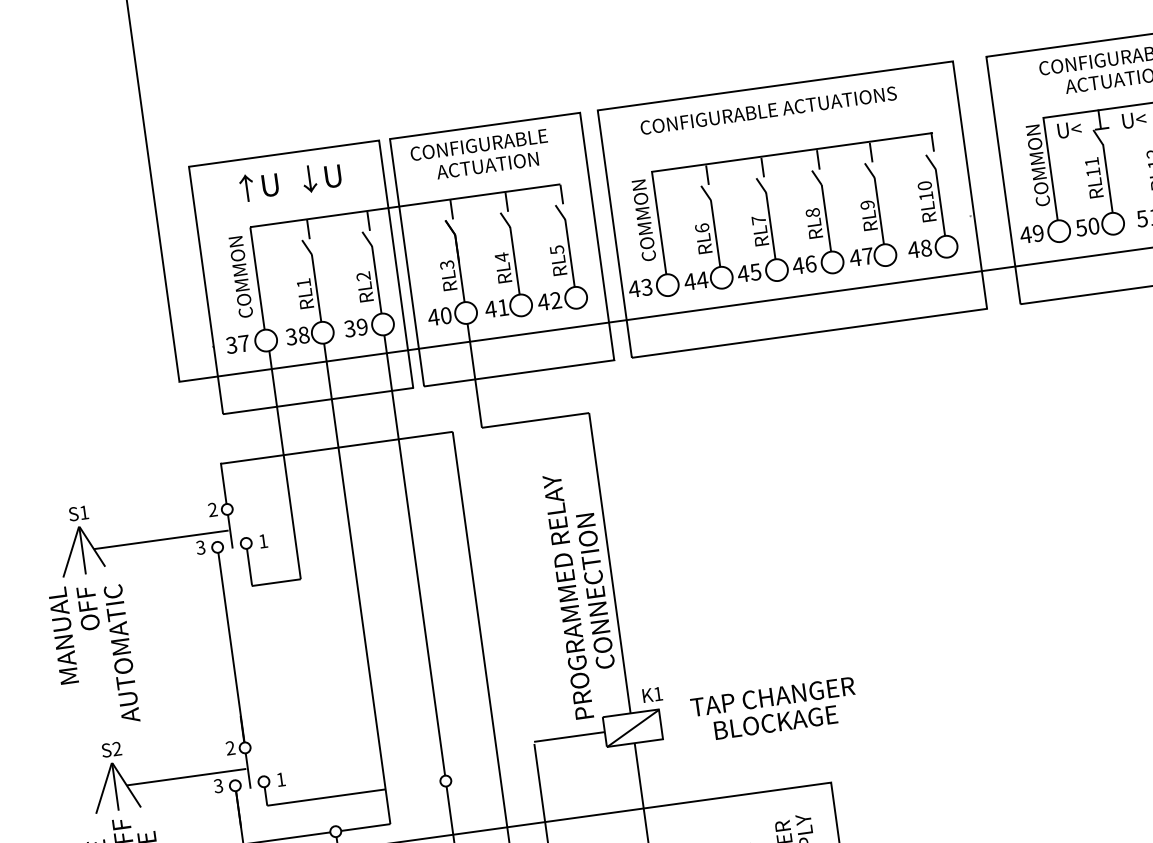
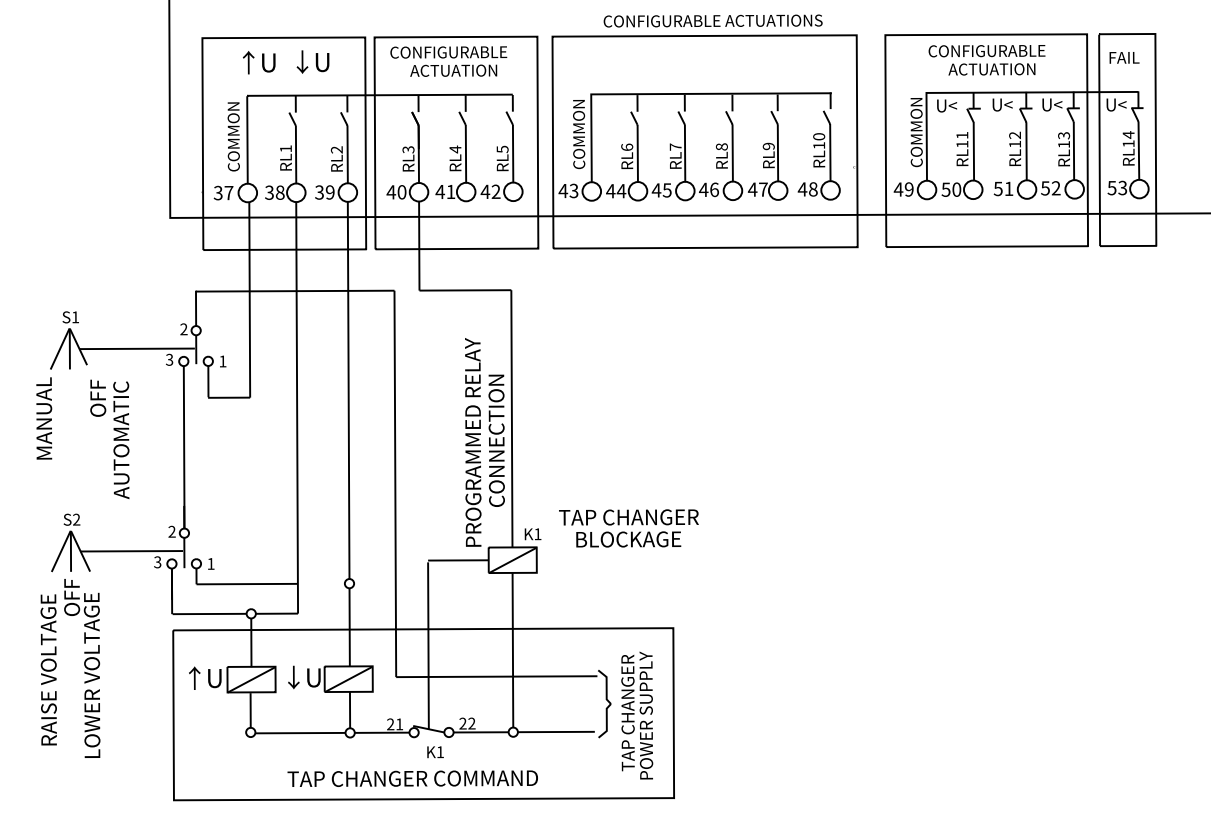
text: (767, 110) -> (712, 20), moved
text: (107, 653) -> (109, 438), moved
text: (774, 709) -> (628, 528), moved

